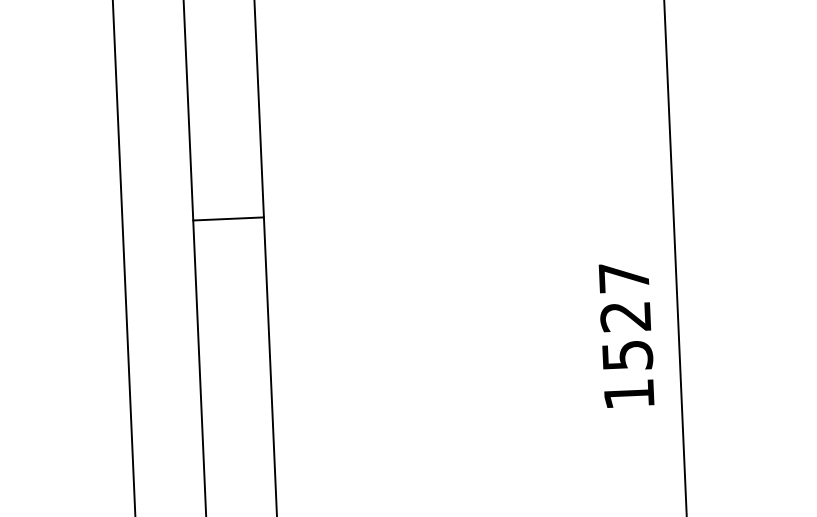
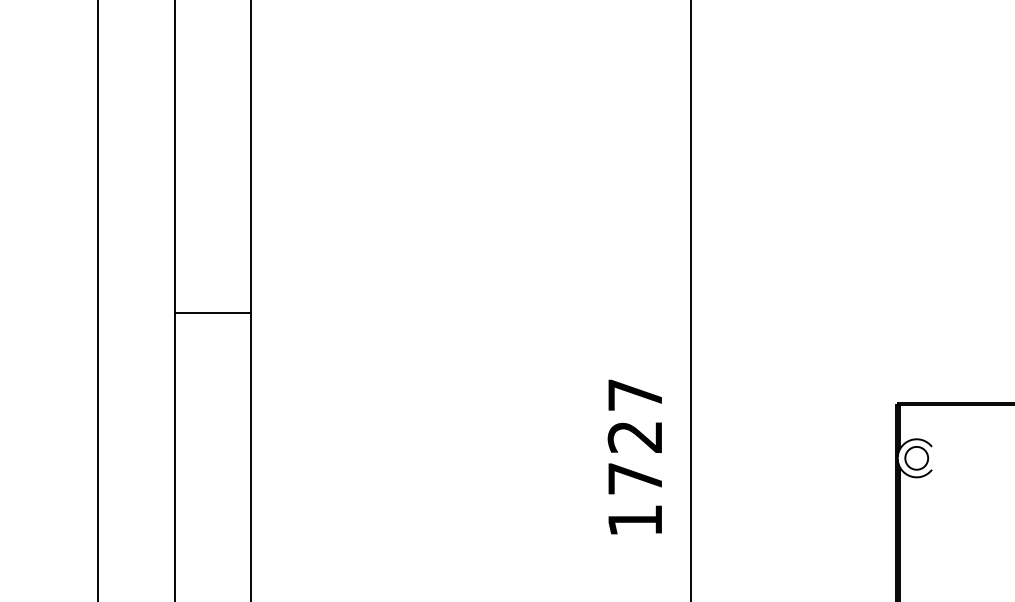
text: (627, 355) -> (635, 478), 1527 -> 1727

